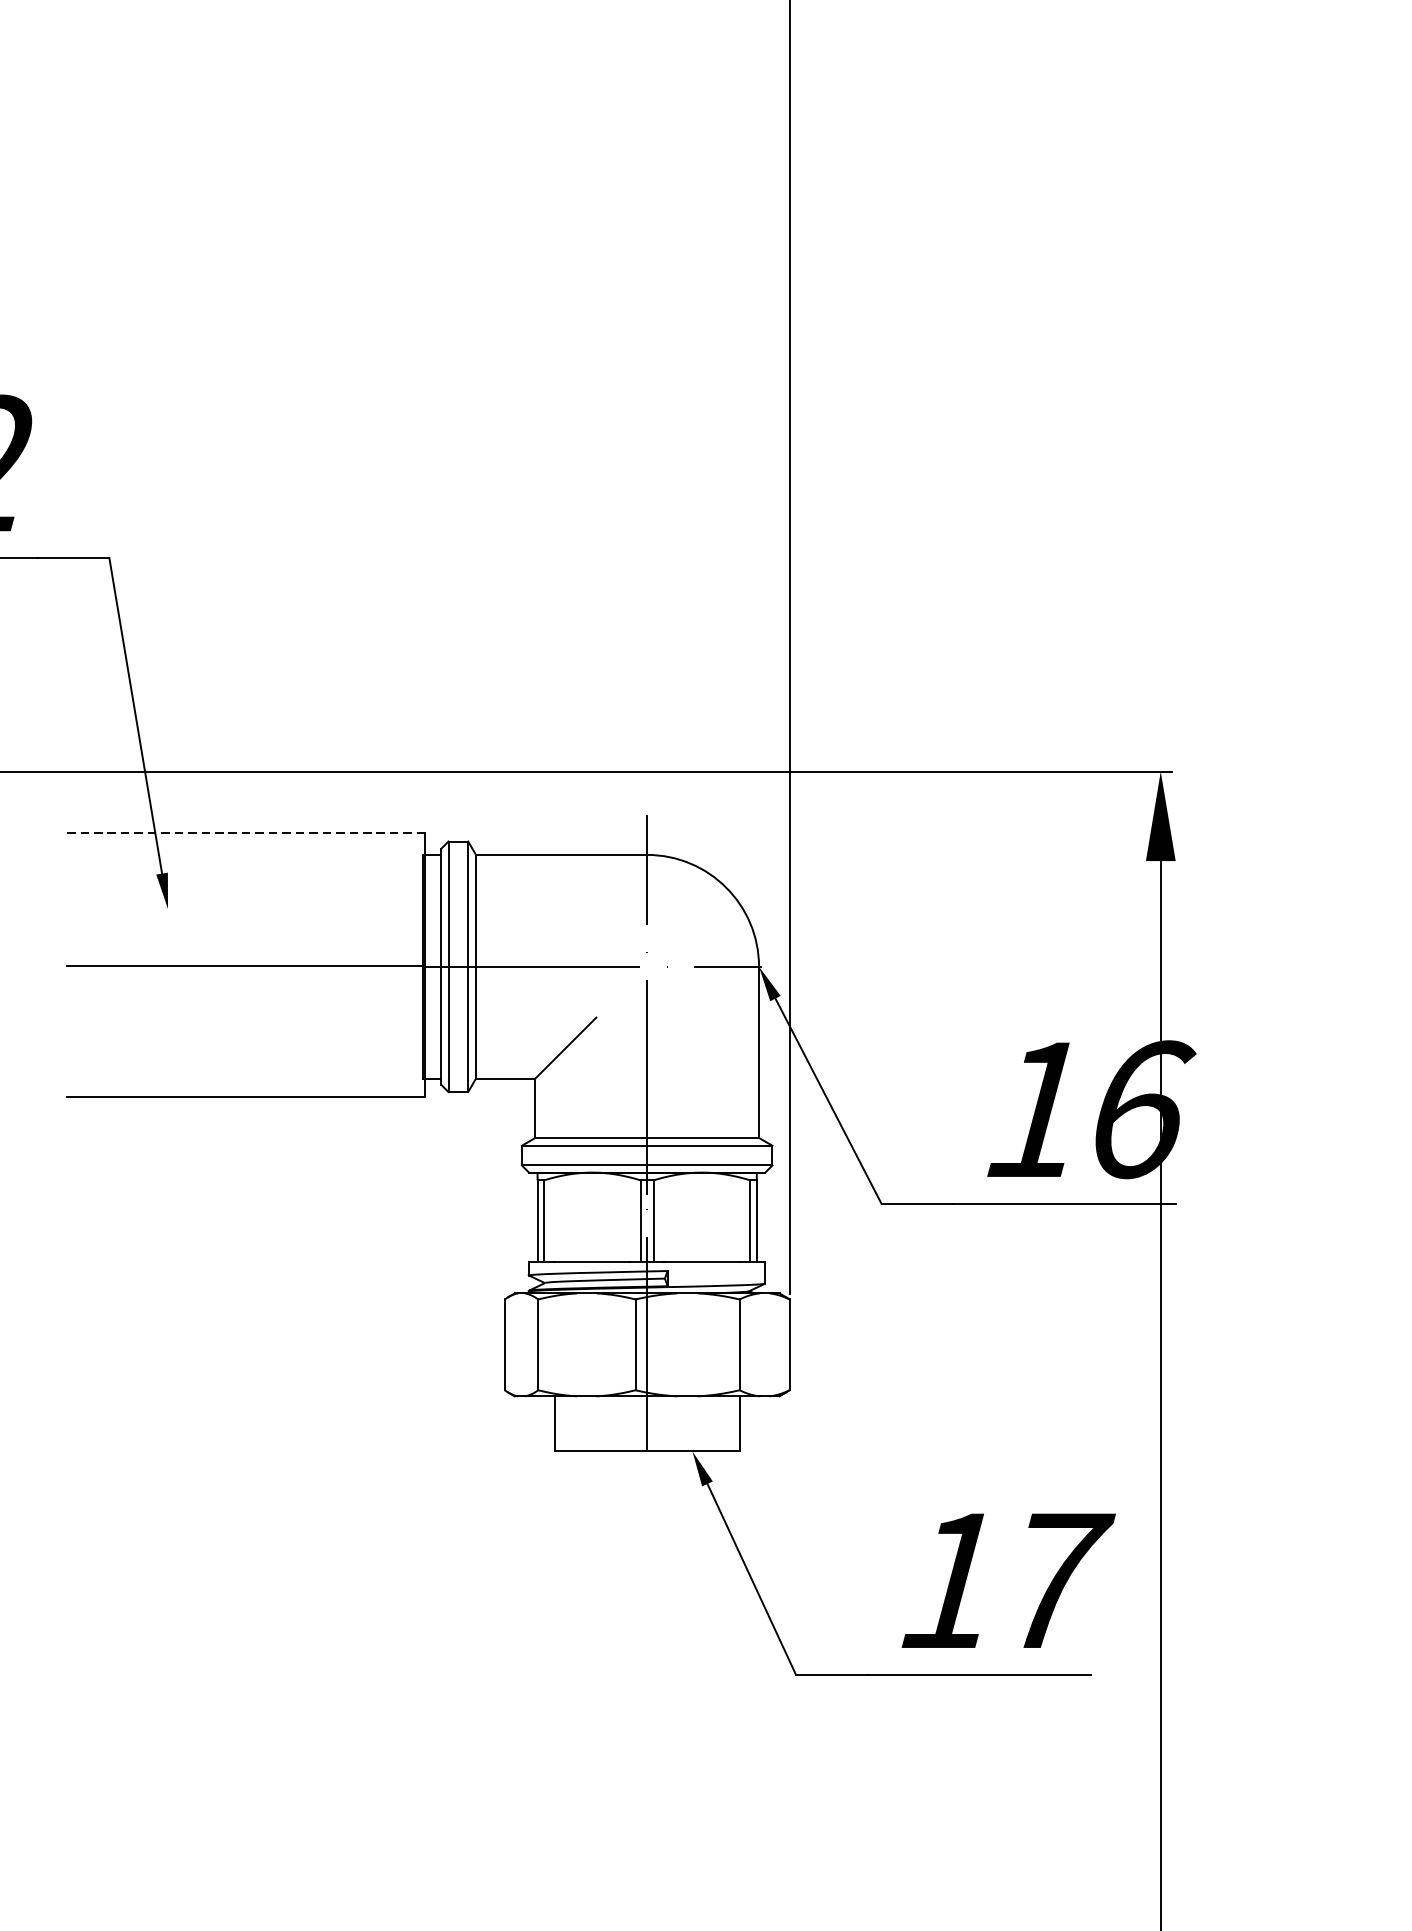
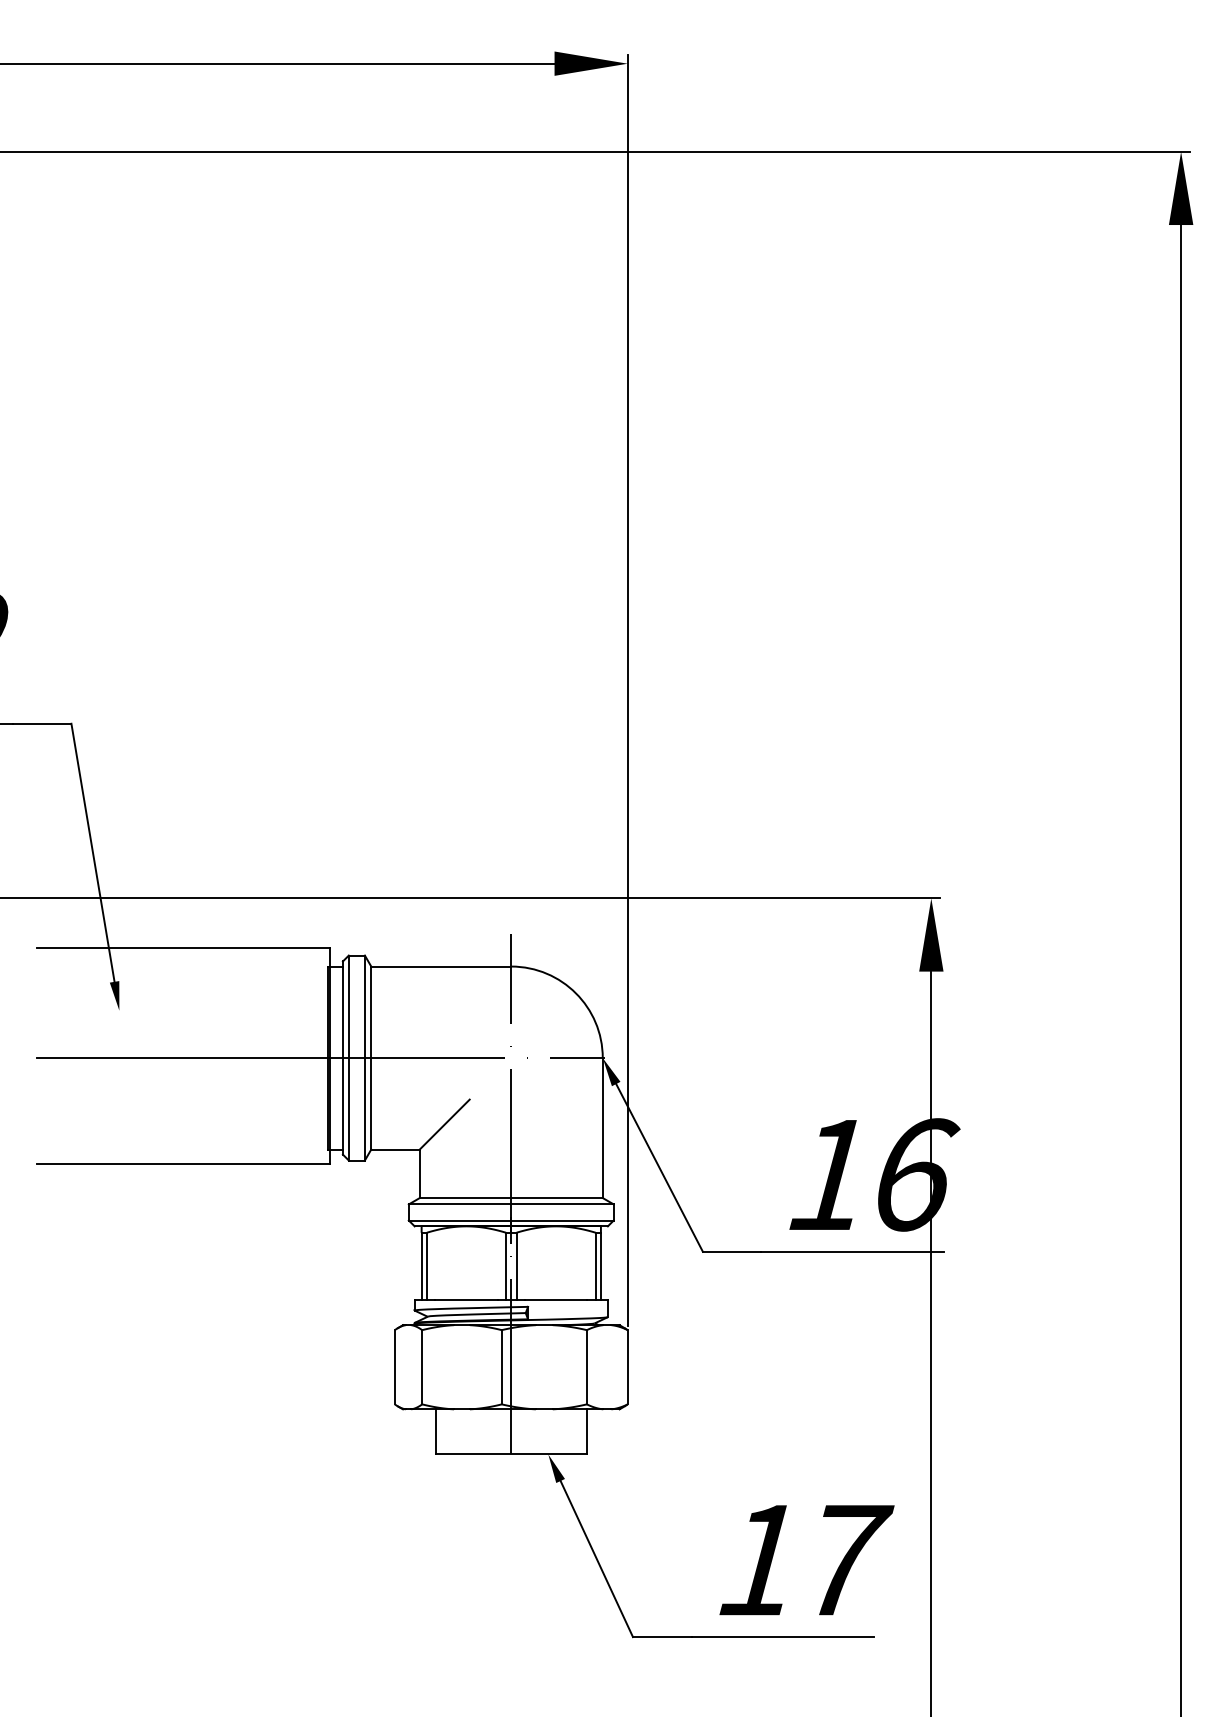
line: (246, 832) -> (183, 948), dashed -> solid

